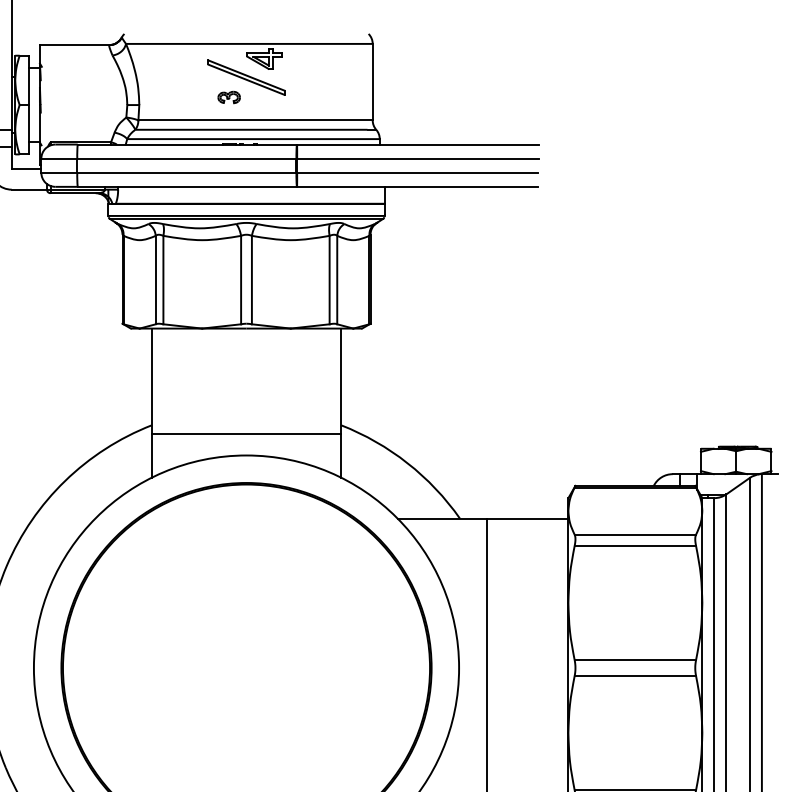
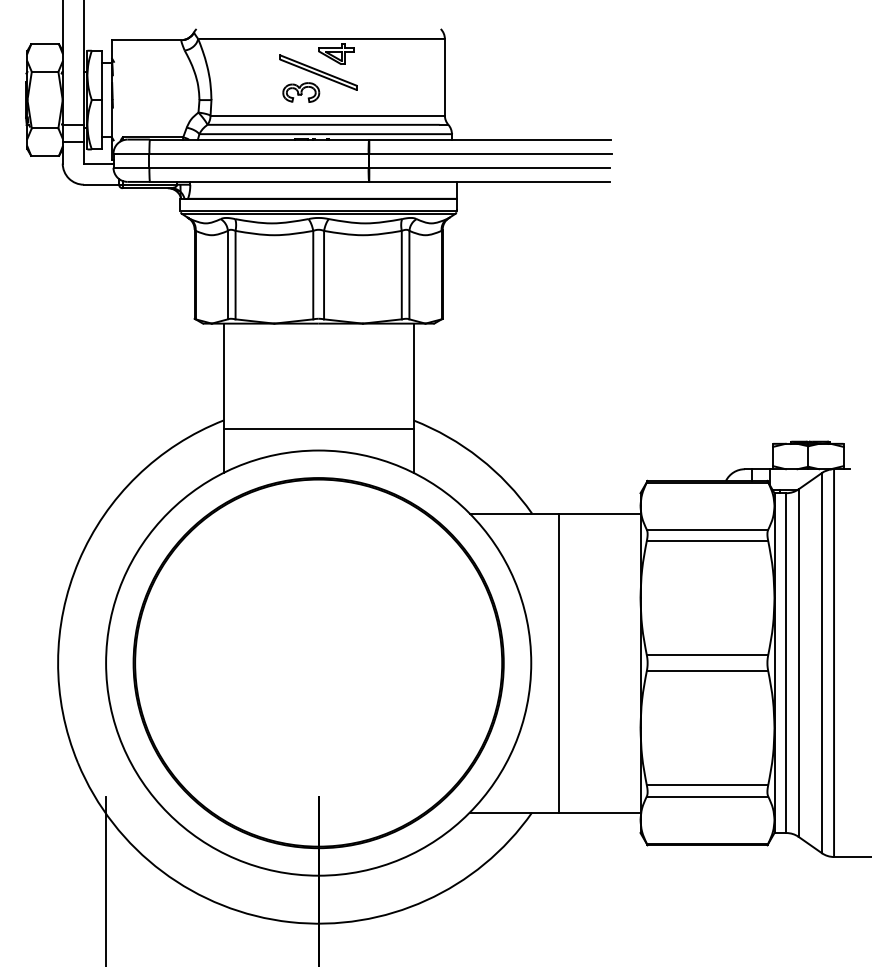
part: (229, 97) -> (301, 92), size x1.67

